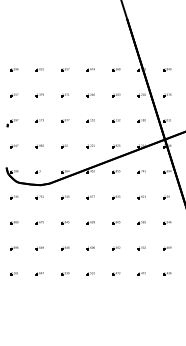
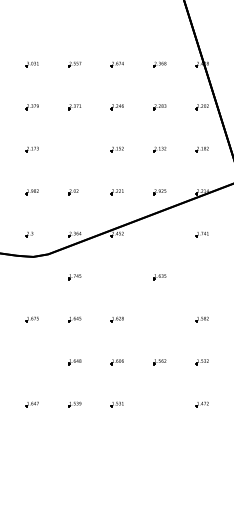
part: (65, 120) -> (74, 149), removed
part: (116, 171) -> (159, 234), removed
part: (39, 197) -> (31, 277), removed
part: (90, 197) -> (116, 277), removed
part: (141, 197) -> (201, 277), removed
part: (116, 222) -> (159, 319), removed
part: (39, 248) -> (31, 362), removed
part: (116, 273) -> (159, 404), removed

